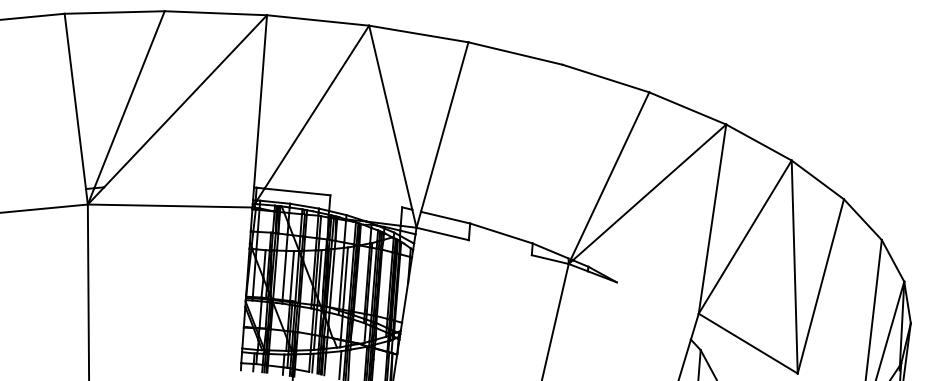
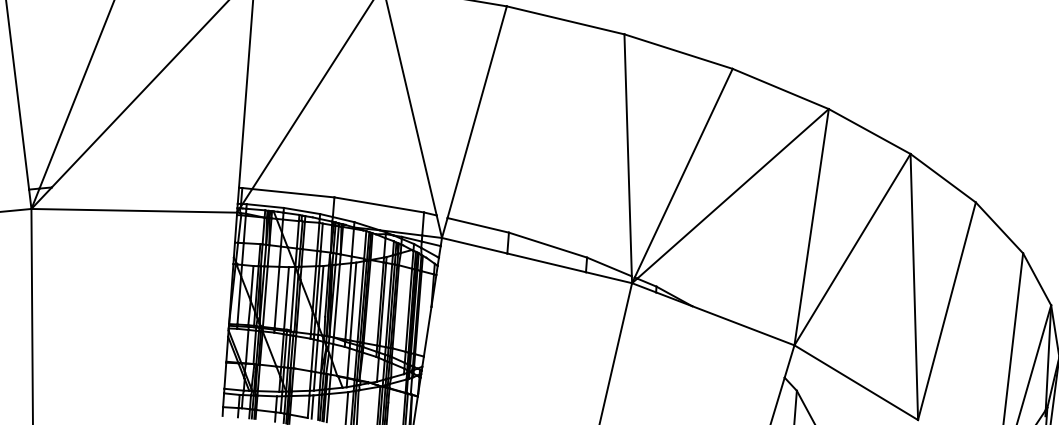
line: (565, 161) -> (628, 155), added
line: (366, 201) -> (379, 205), added
line: (499, 247) -> (545, 262), added
line: (657, 297) -> (742, 325), added

